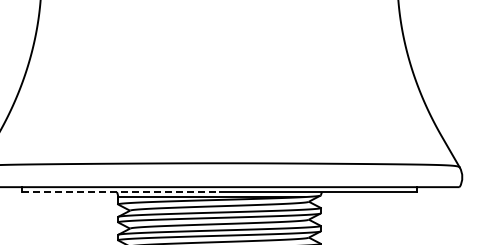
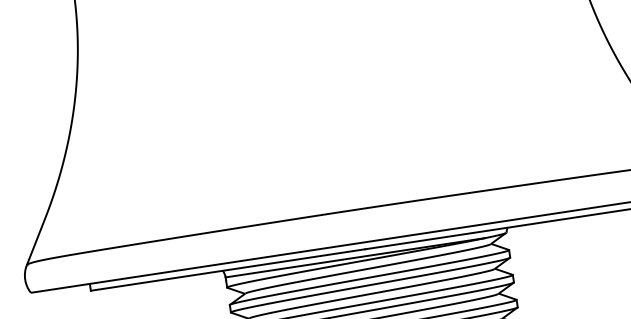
line: (120, 192) -> (227, 270), dashed -> solid

